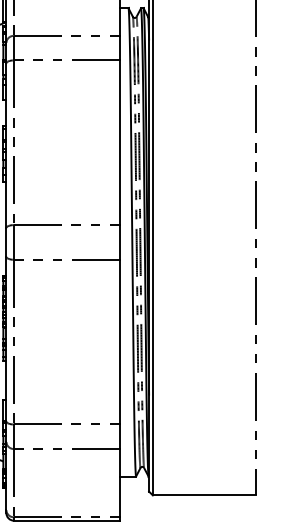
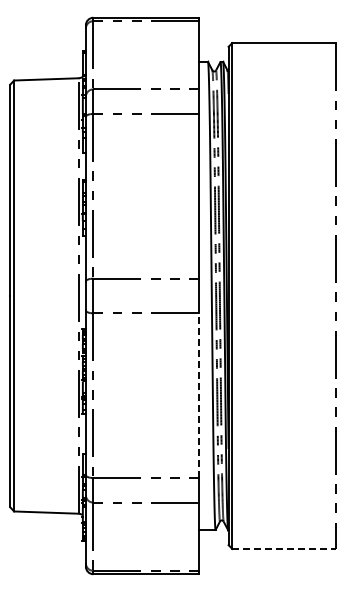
line: (120, 341) -> (199, 395), solid -> dashed
line: (205, 494) -> (284, 548), solid -> dashed

